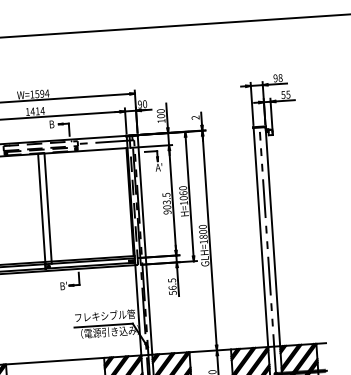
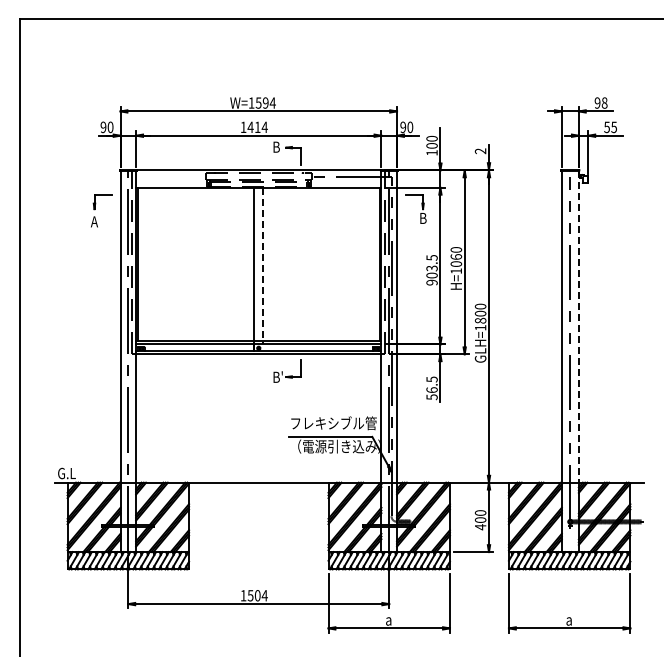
text: (158, 166) -> (423, 217), A' -> B
line: (48, 208) -> (263, 266), solid -> dashed
line: (272, 236) -> (578, 326), solid -> dashed

